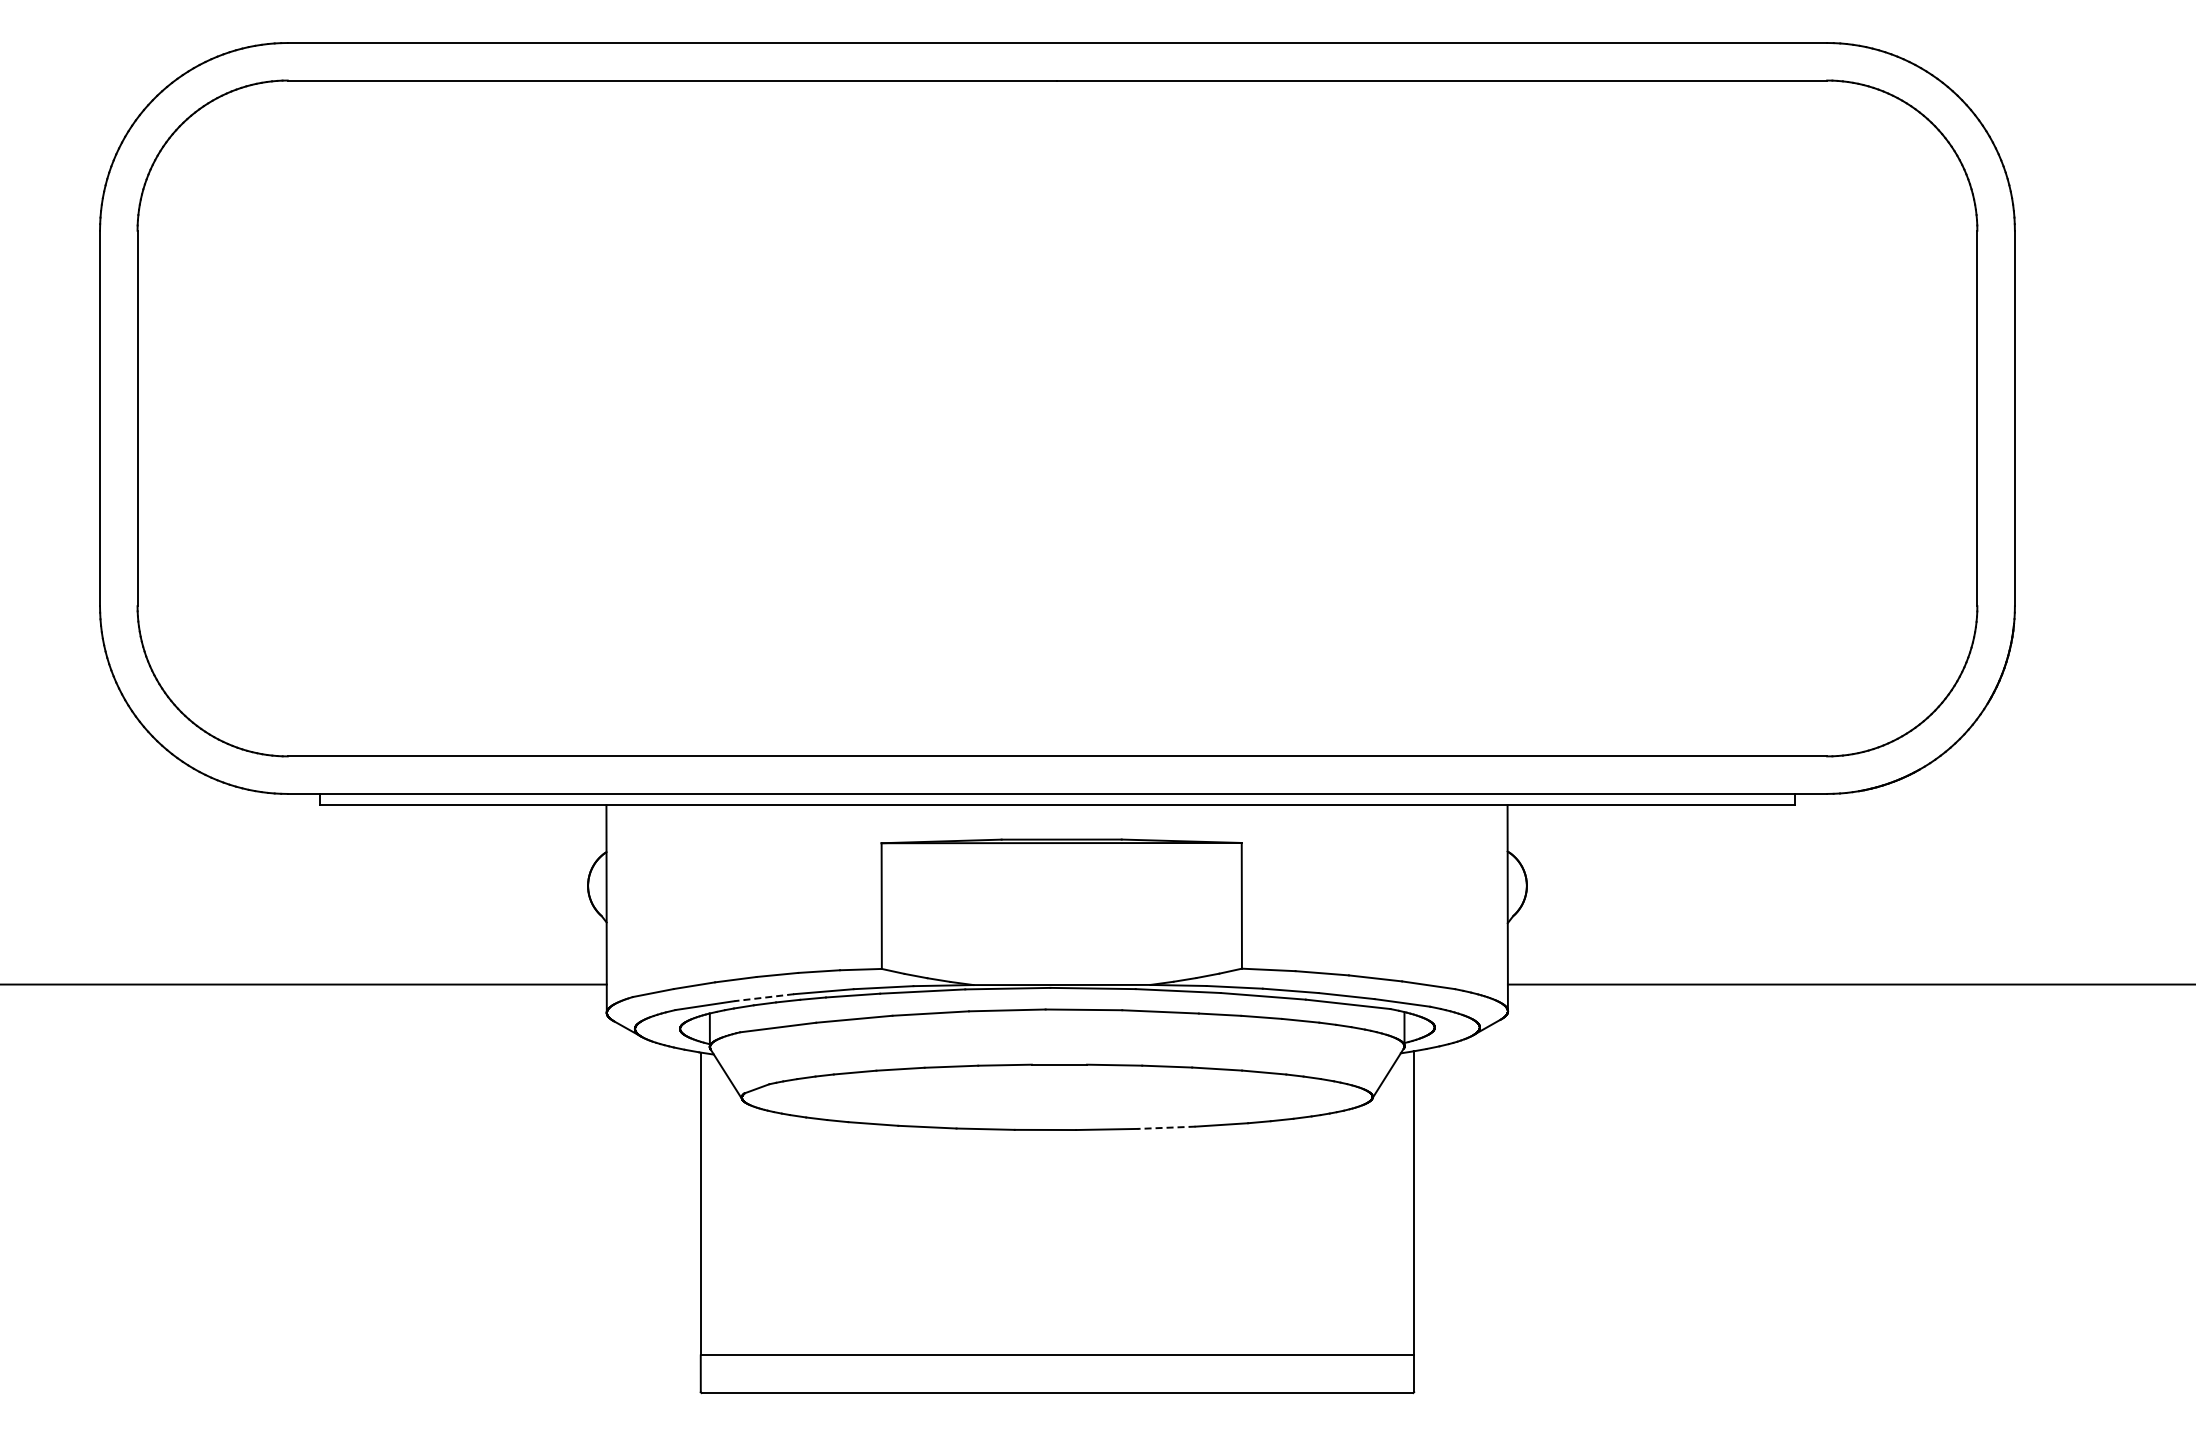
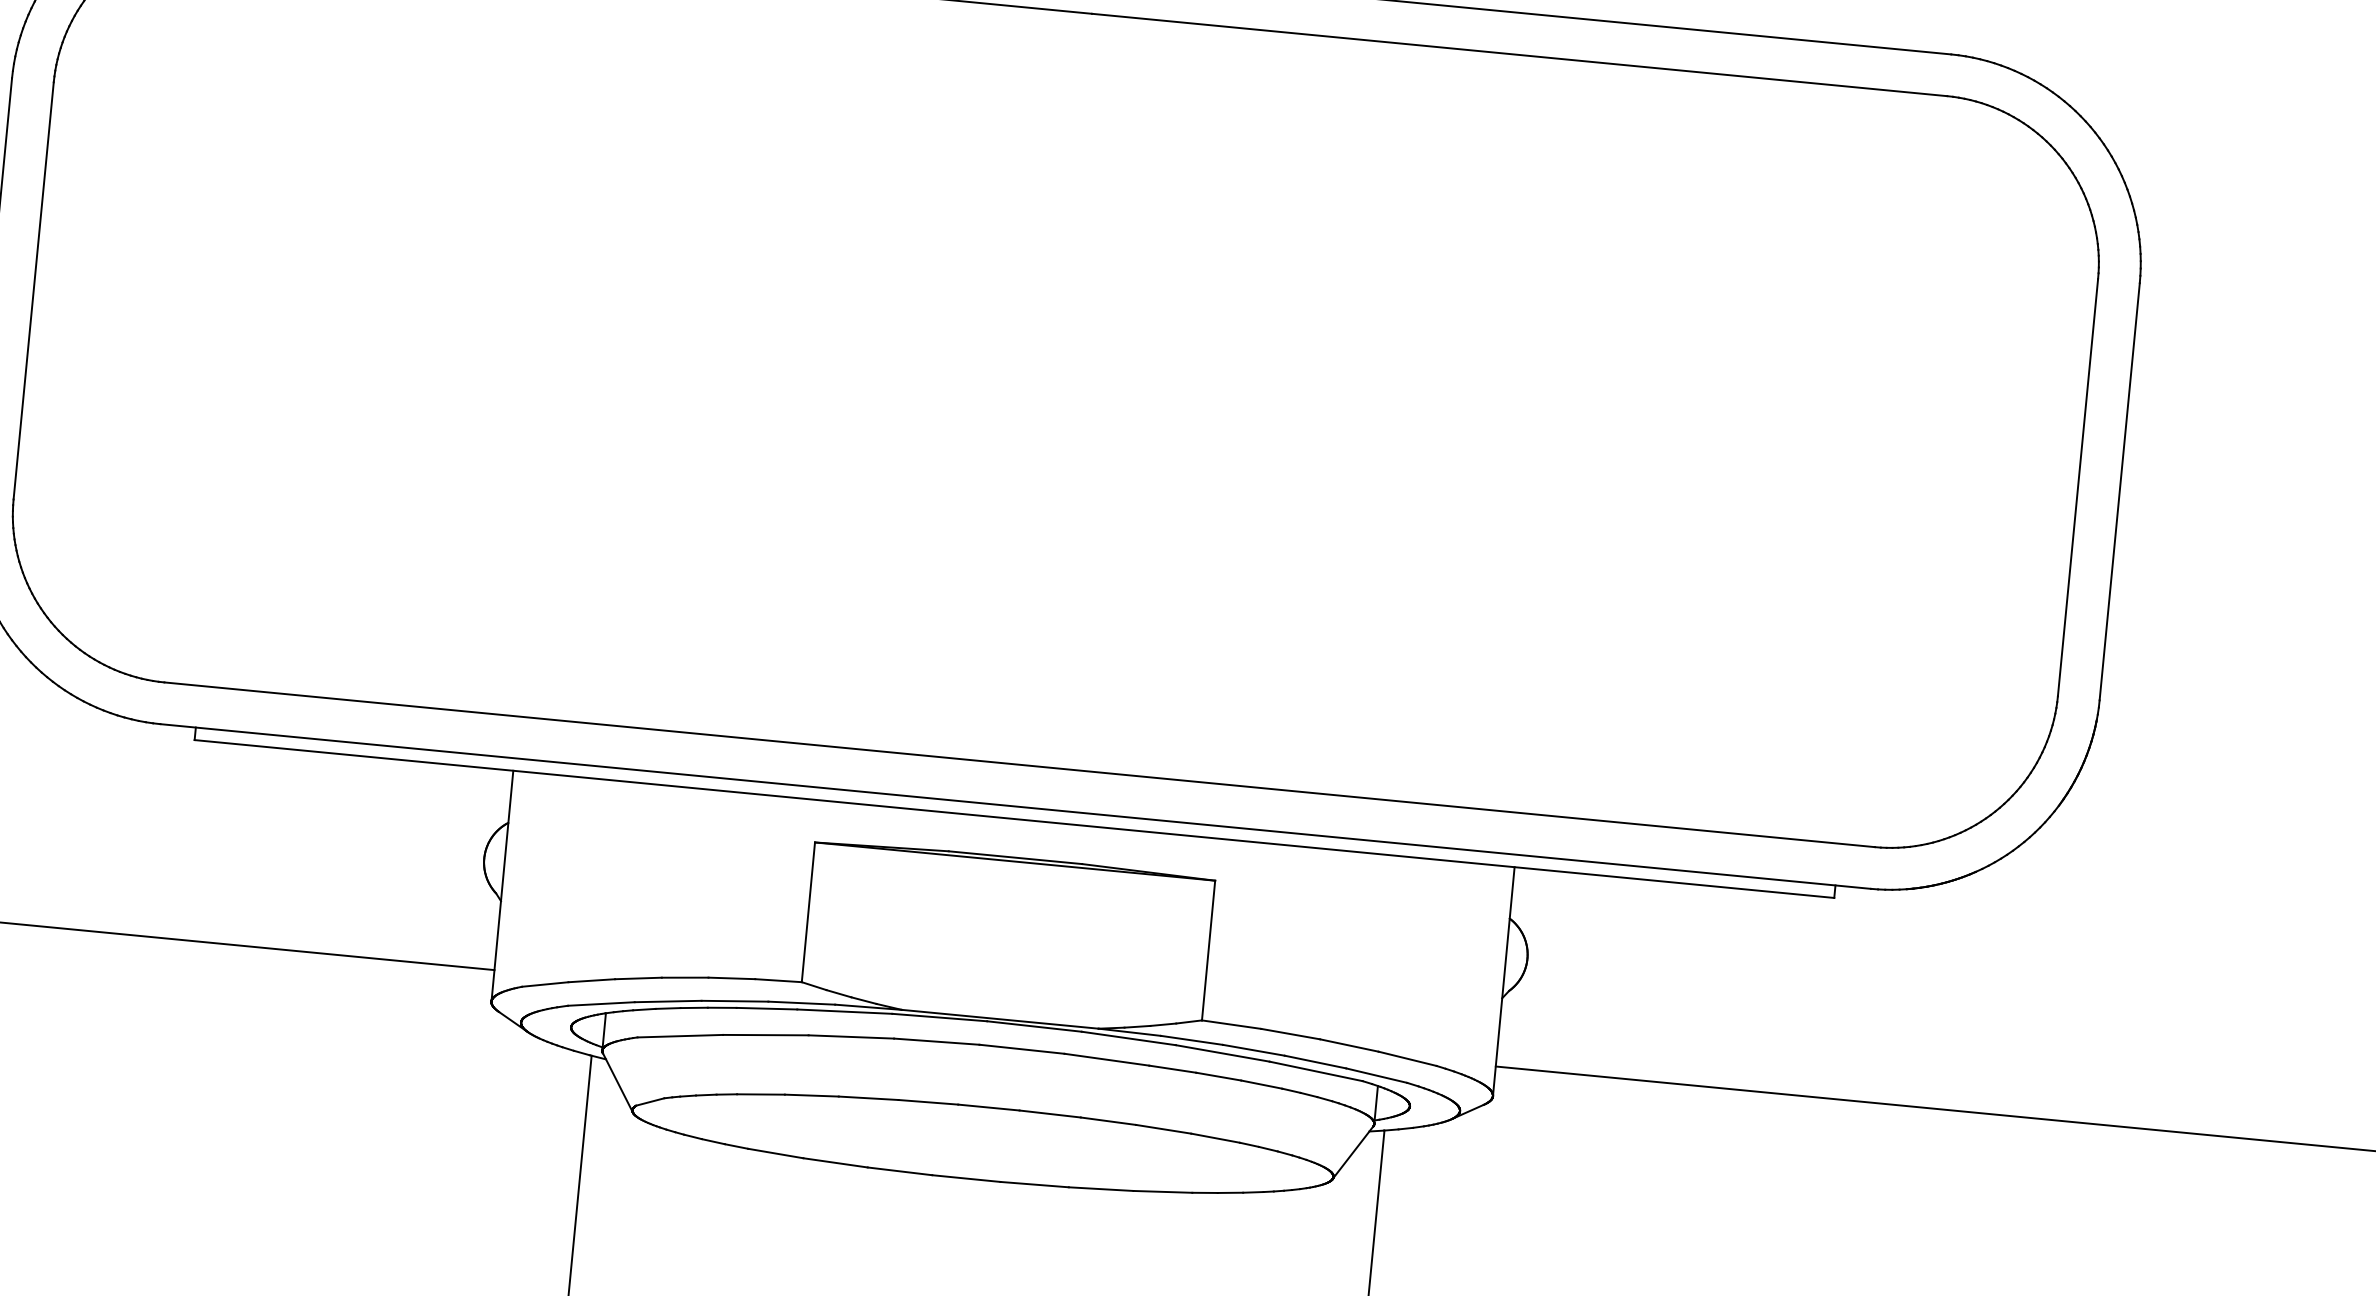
line: (764, 997) -> (668, 1001), dashed -> solid
line: (1166, 1127) -> (1101, 1188), dashed -> solid

